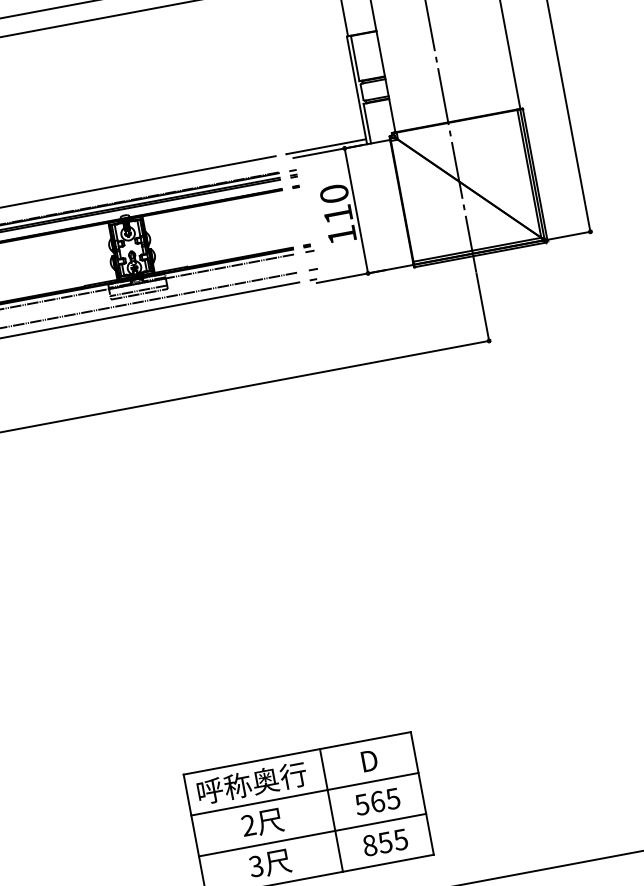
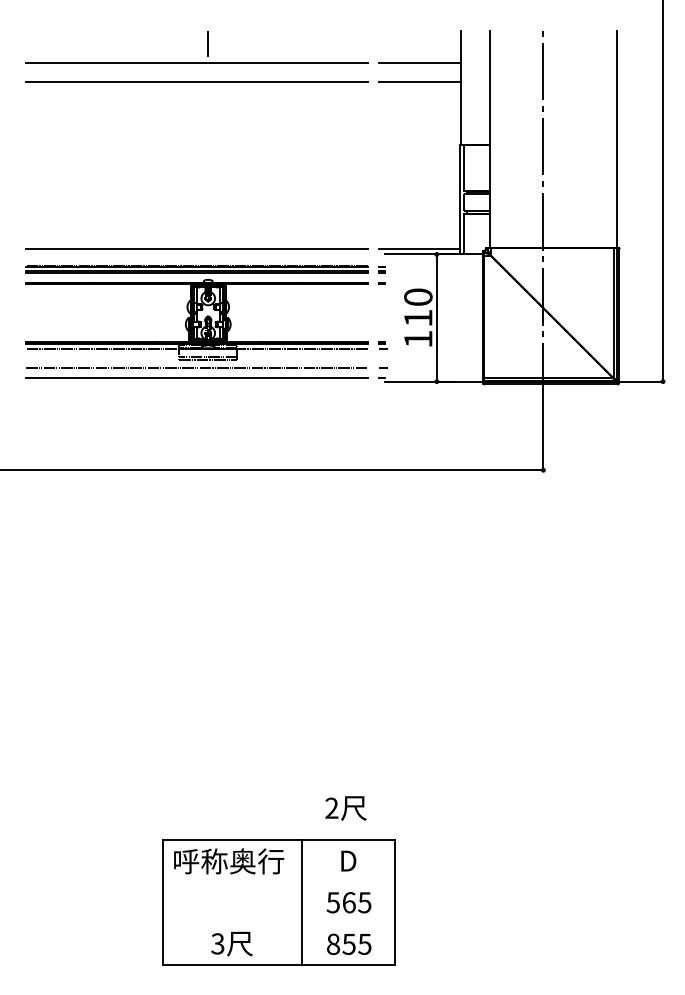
line: (304, 793) -> (278, 881), removed
text: (262, 823) -> (345, 808), moved
line: (312, 835) -> (278, 923), removed

